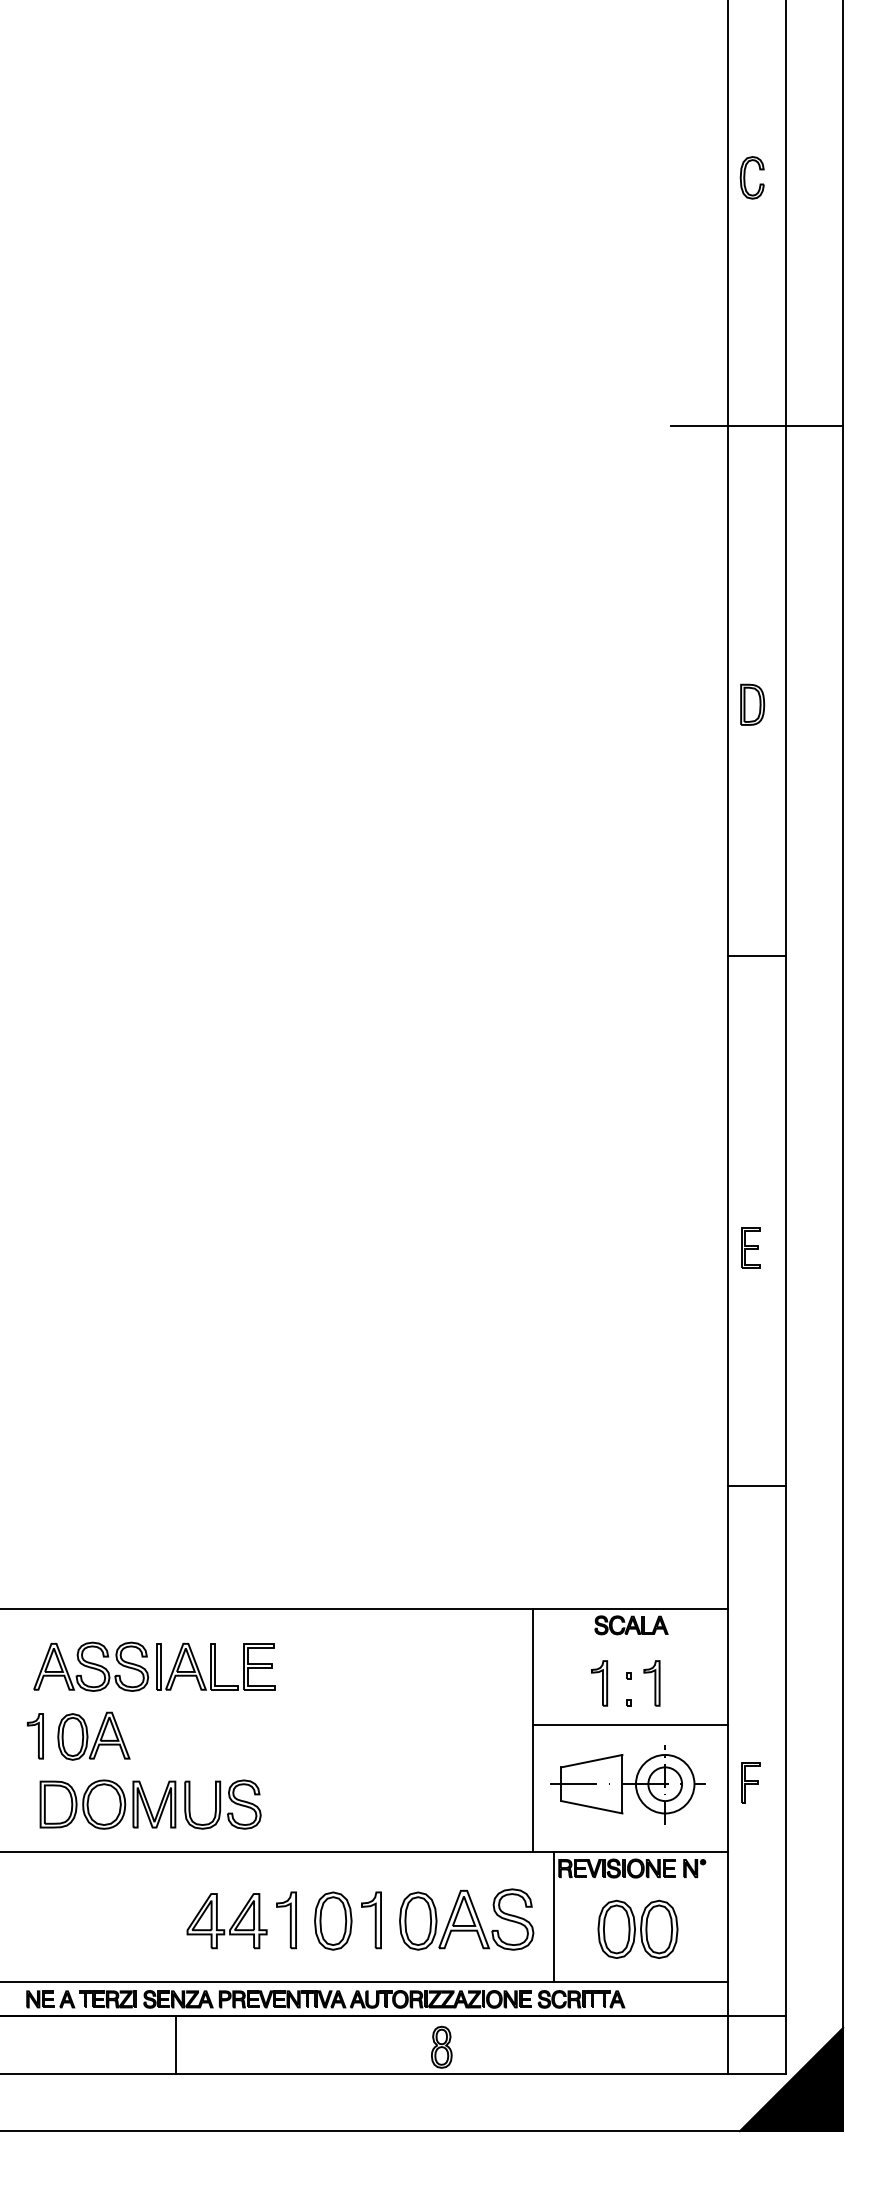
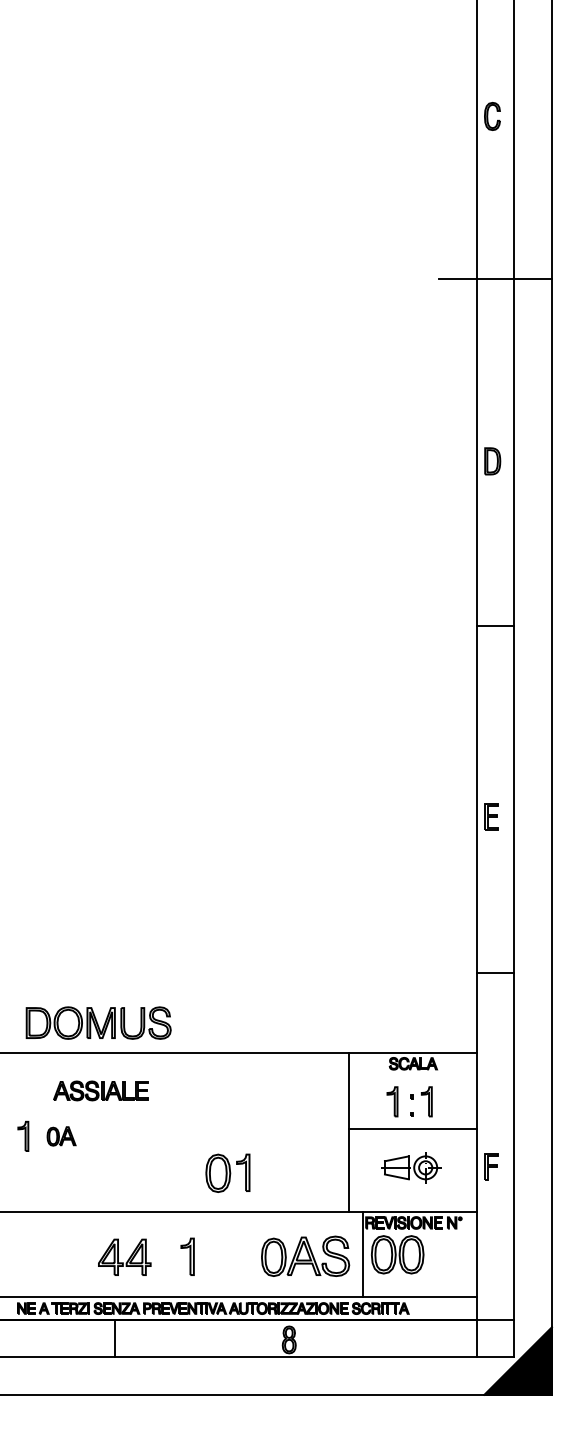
part: (153, 1666) -> (100, 1090), size x0.6
part: (93, 1736) -> (61, 1136), size x0.6
part: (627, 1783) -> (410, 1167), size x0.6
part: (150, 1803) -> (98, 1022), moved
part: (226, 1919) -> (124, 1256), moved
part: (347, 1919) -> (227, 1172), moved
part: (637, 1928) -> (397, 1254), moved

